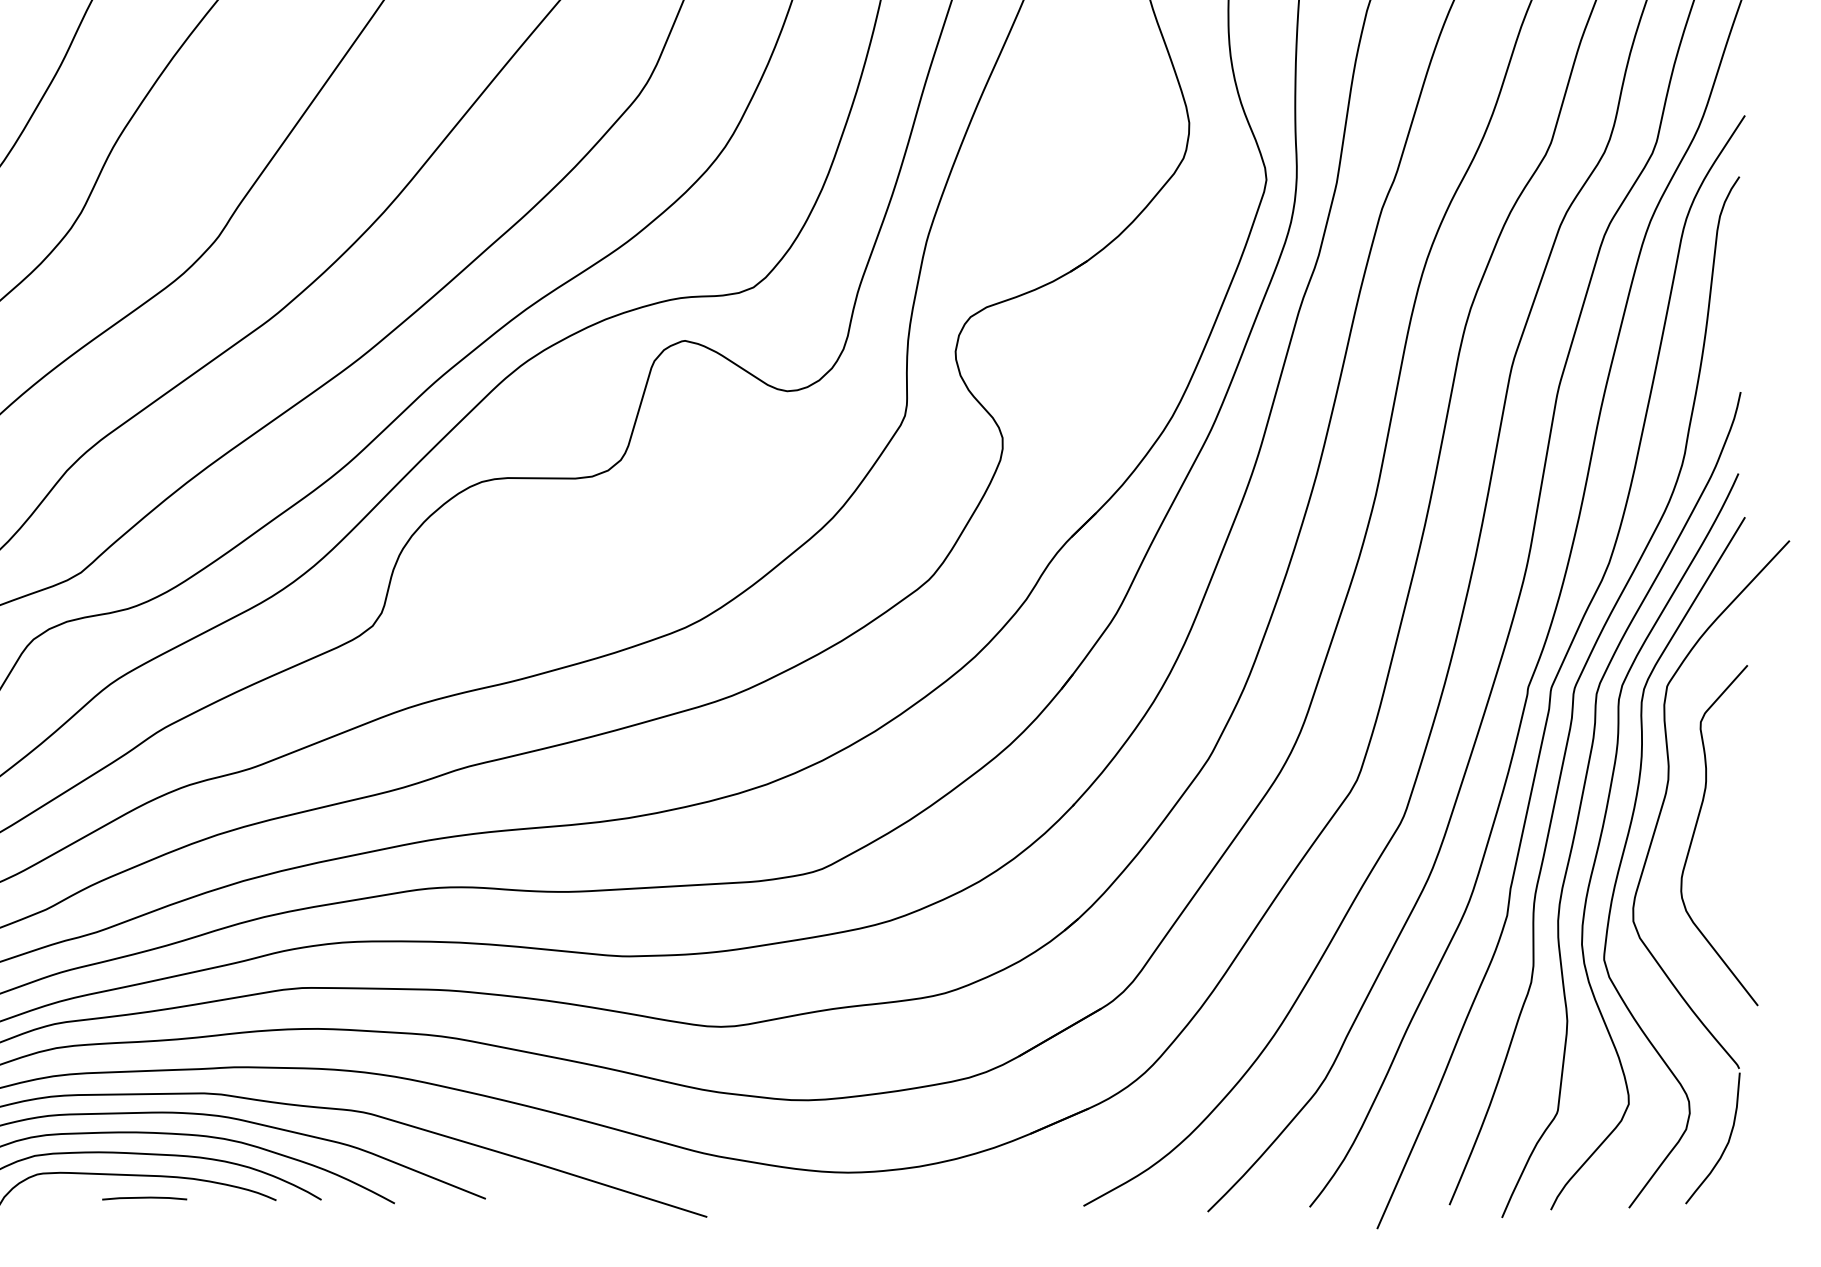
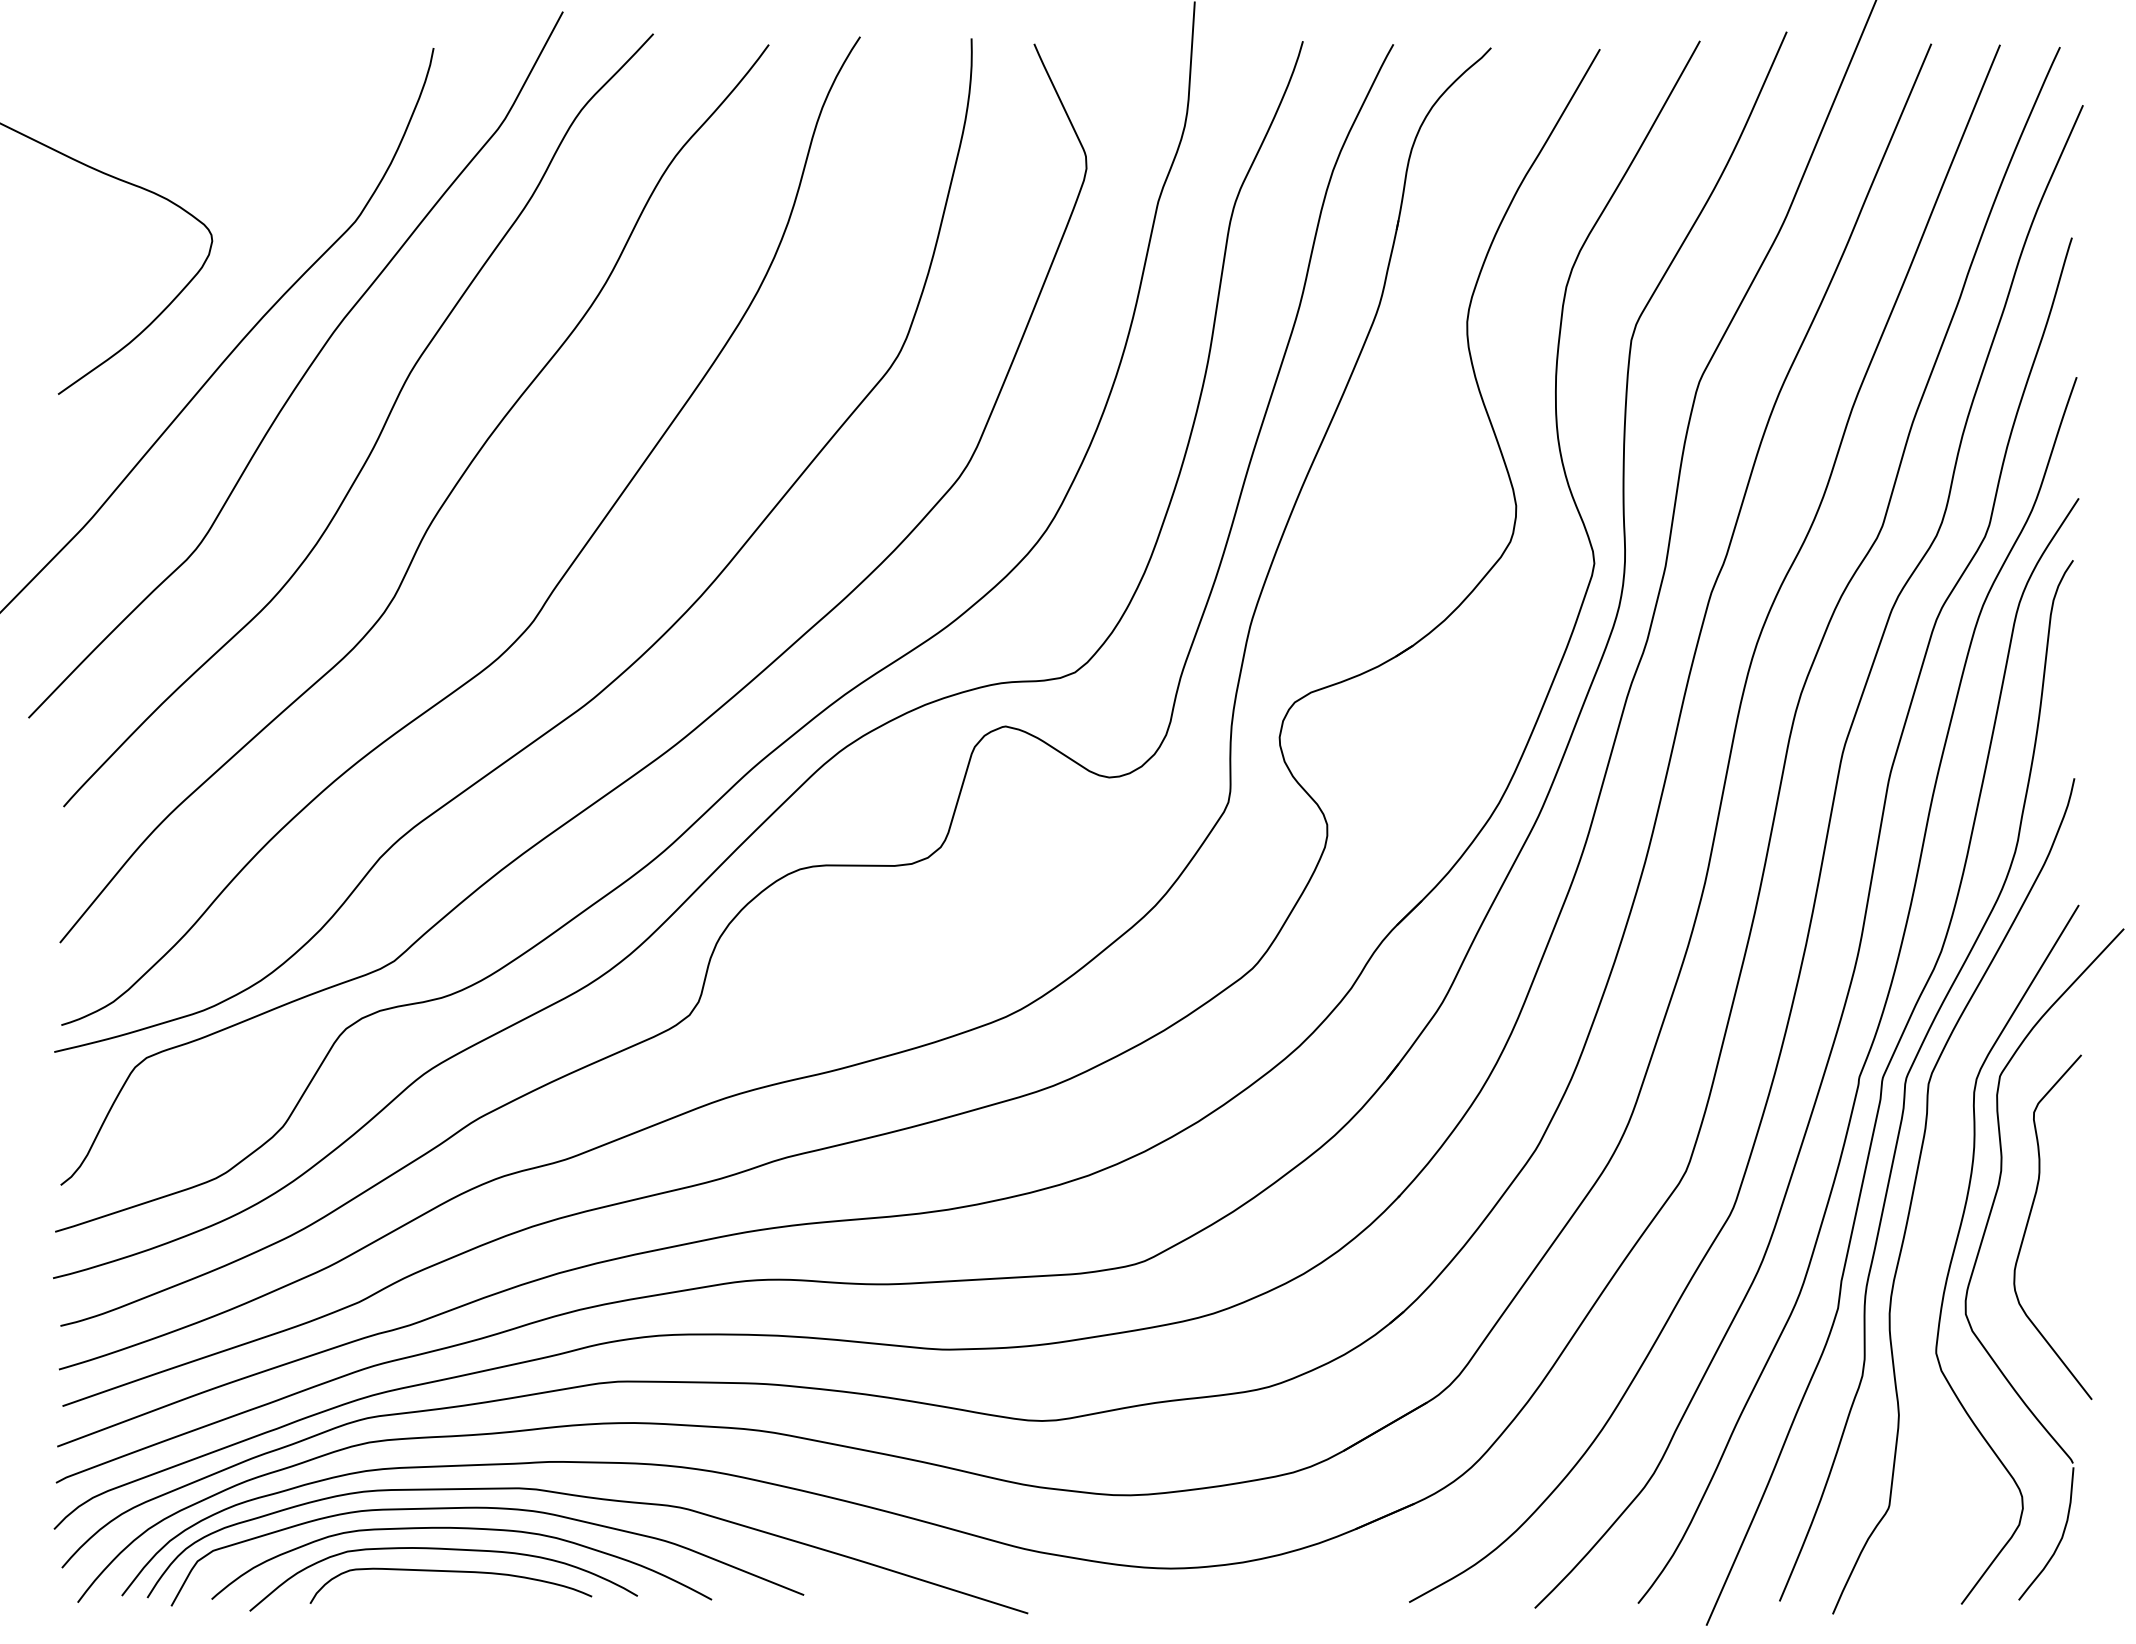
curve: (1602, 834) -> (1934, 1226), removed
line: (144, 1198) -> (458, 1594), removed

